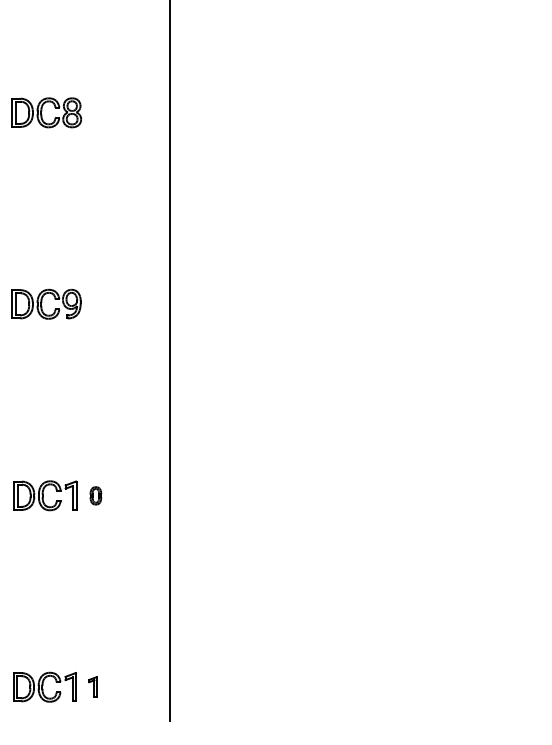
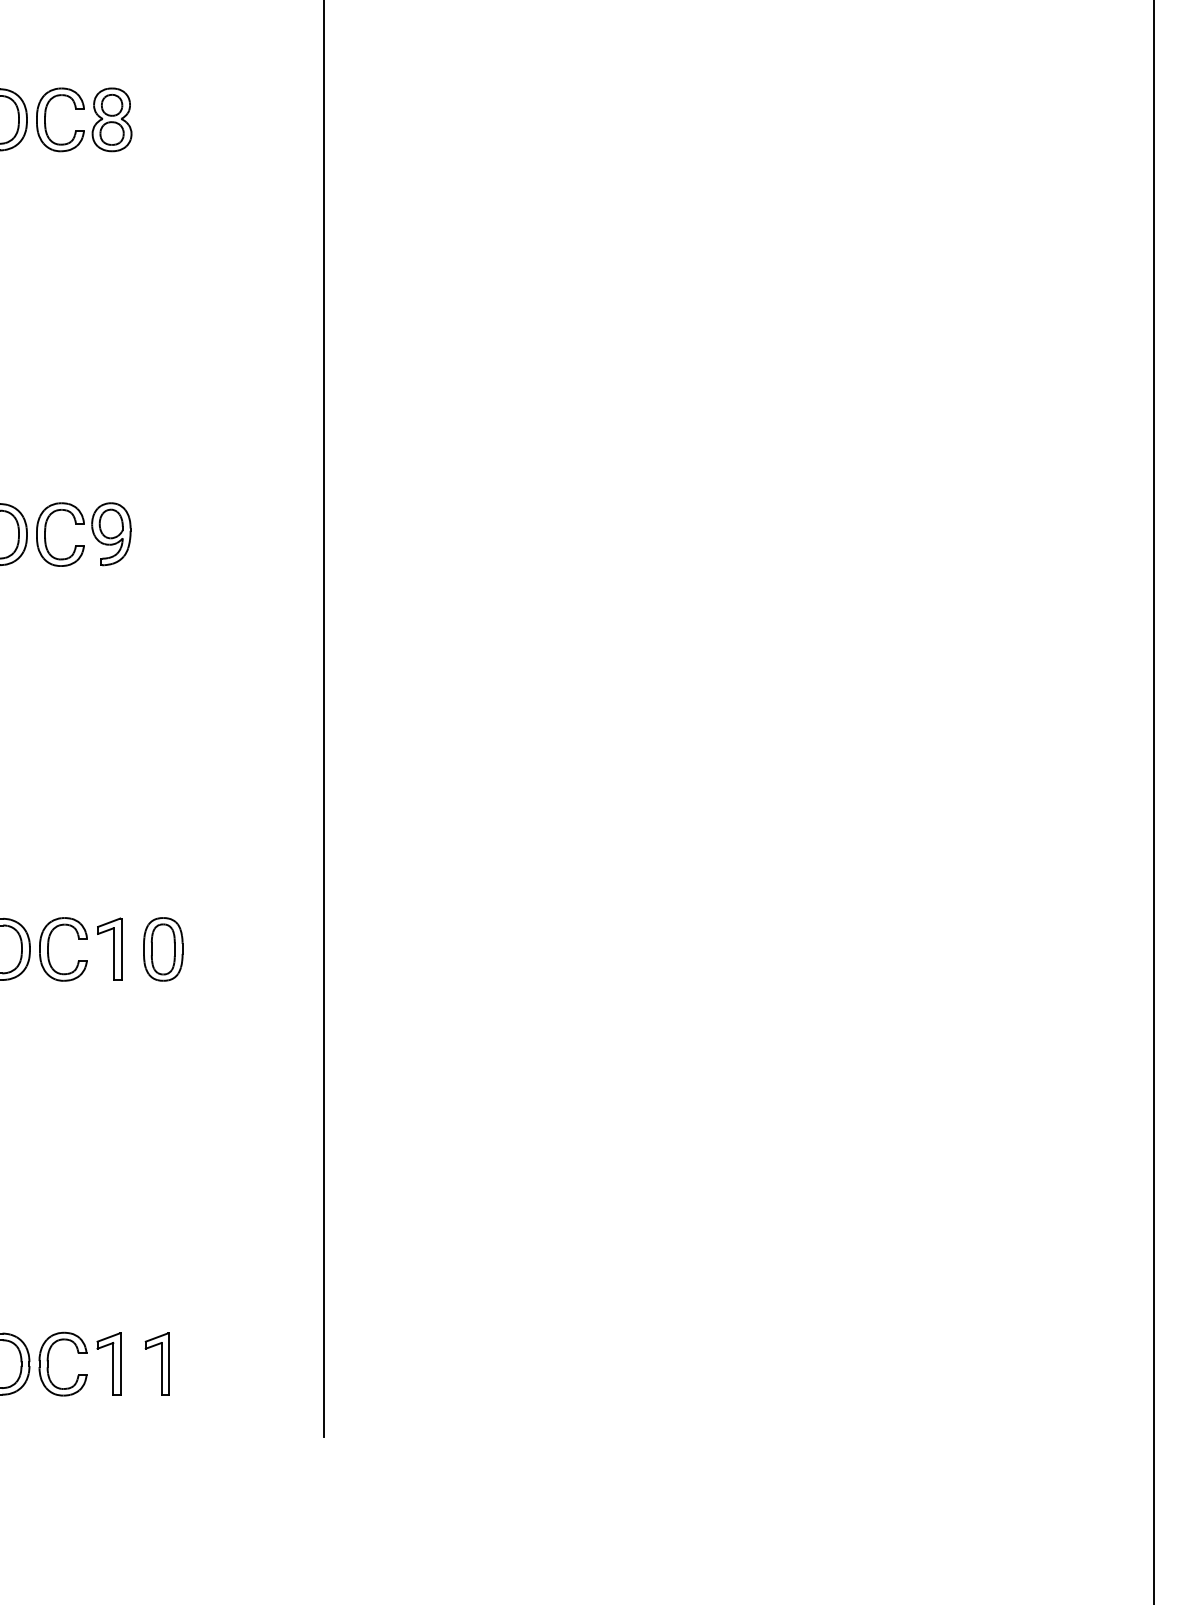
part: (95, 495) -> (162, 948), size x1.67
part: (92, 686) -> (156, 1362), size x1.43

